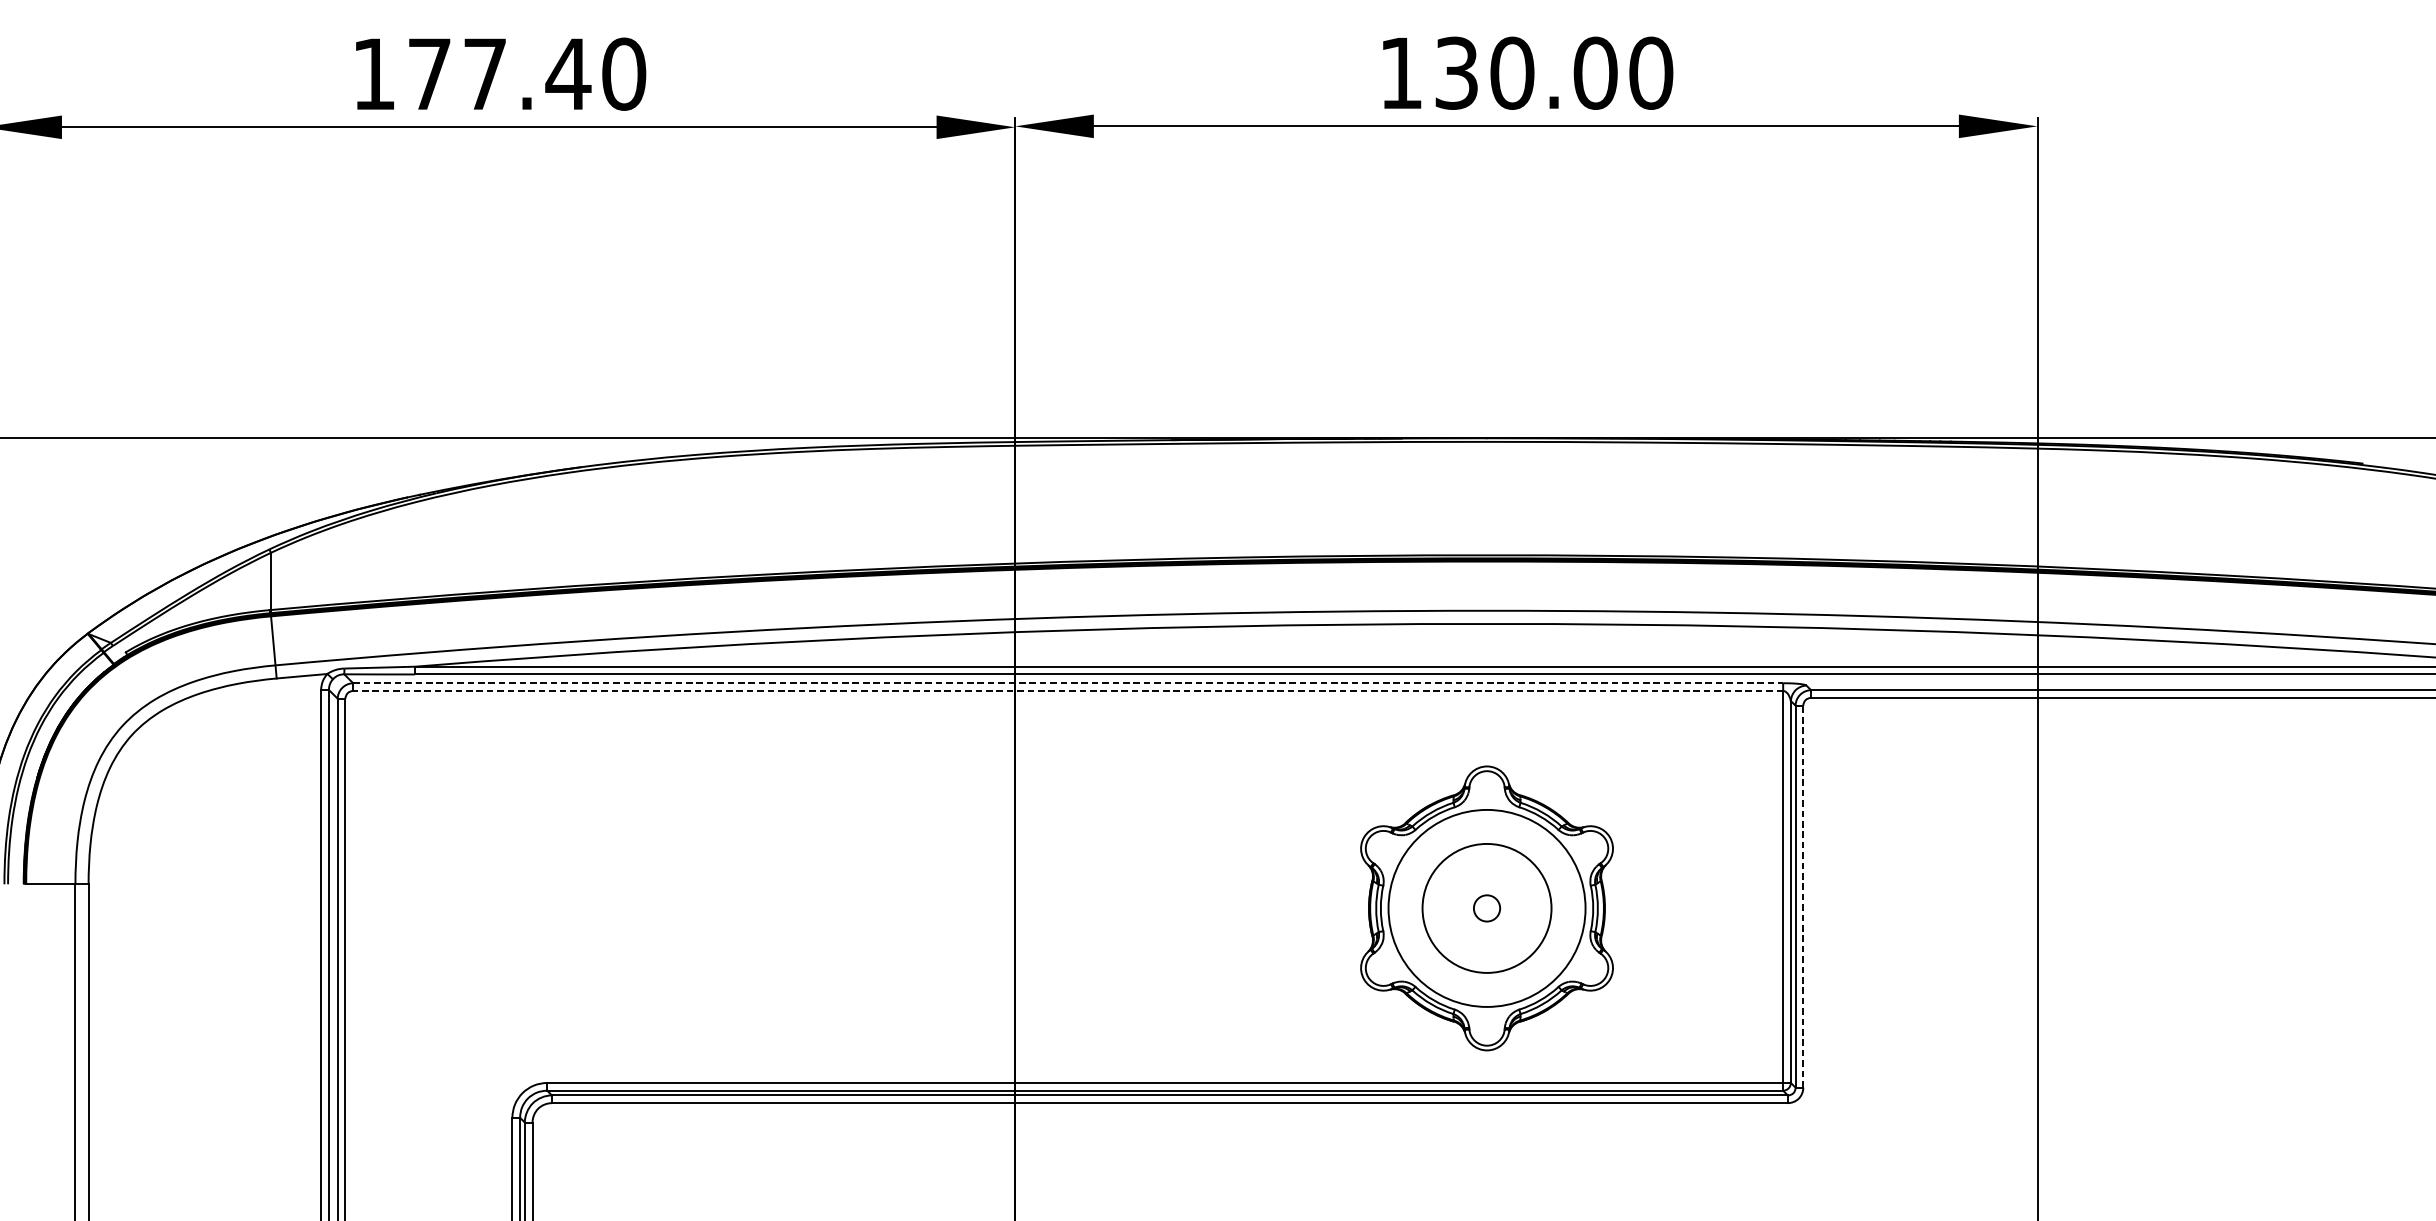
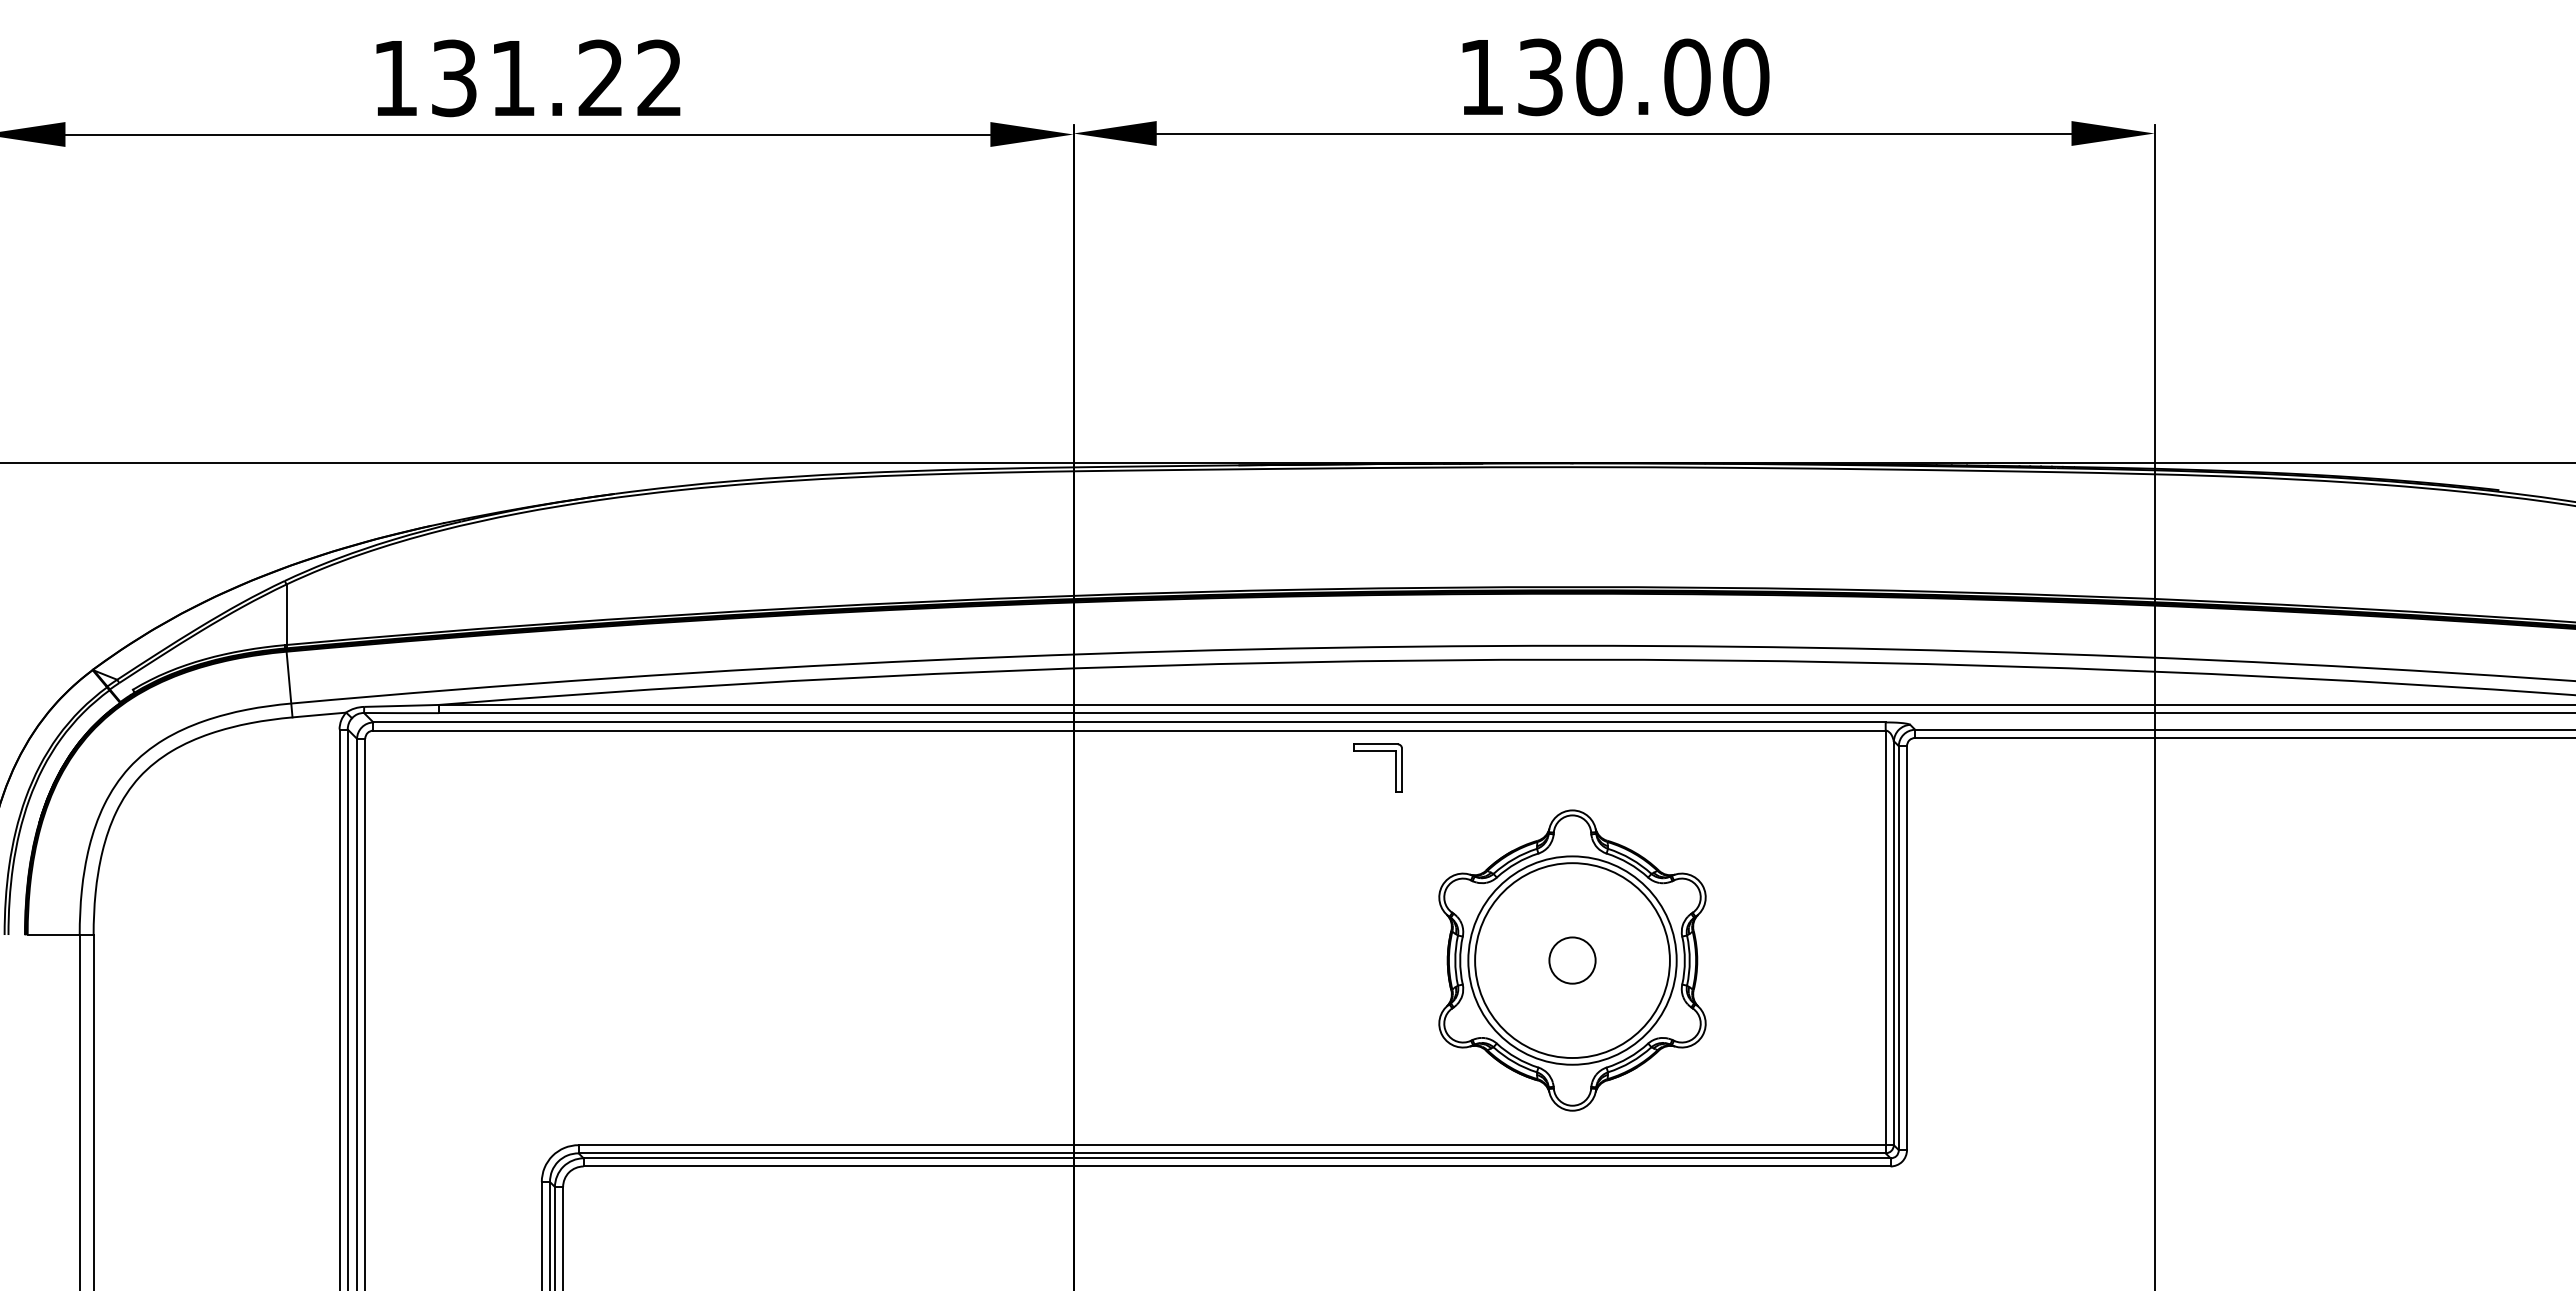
text: (527, 74) -> (557, 78), 177.40 -> 131.22
line: (1069, 683) -> (1130, 722), dashed -> solid
line: (1068, 690) -> (1129, 730), dashed -> solid
part: (1302, 710) -> (1377, 751), added
line: (1803, 897) -> (1907, 948), dashed -> solid
circle: (1487, 908) -> (1572, 960), size x1.43
circle: (1487, 908) -> (1572, 960), size x1.67

